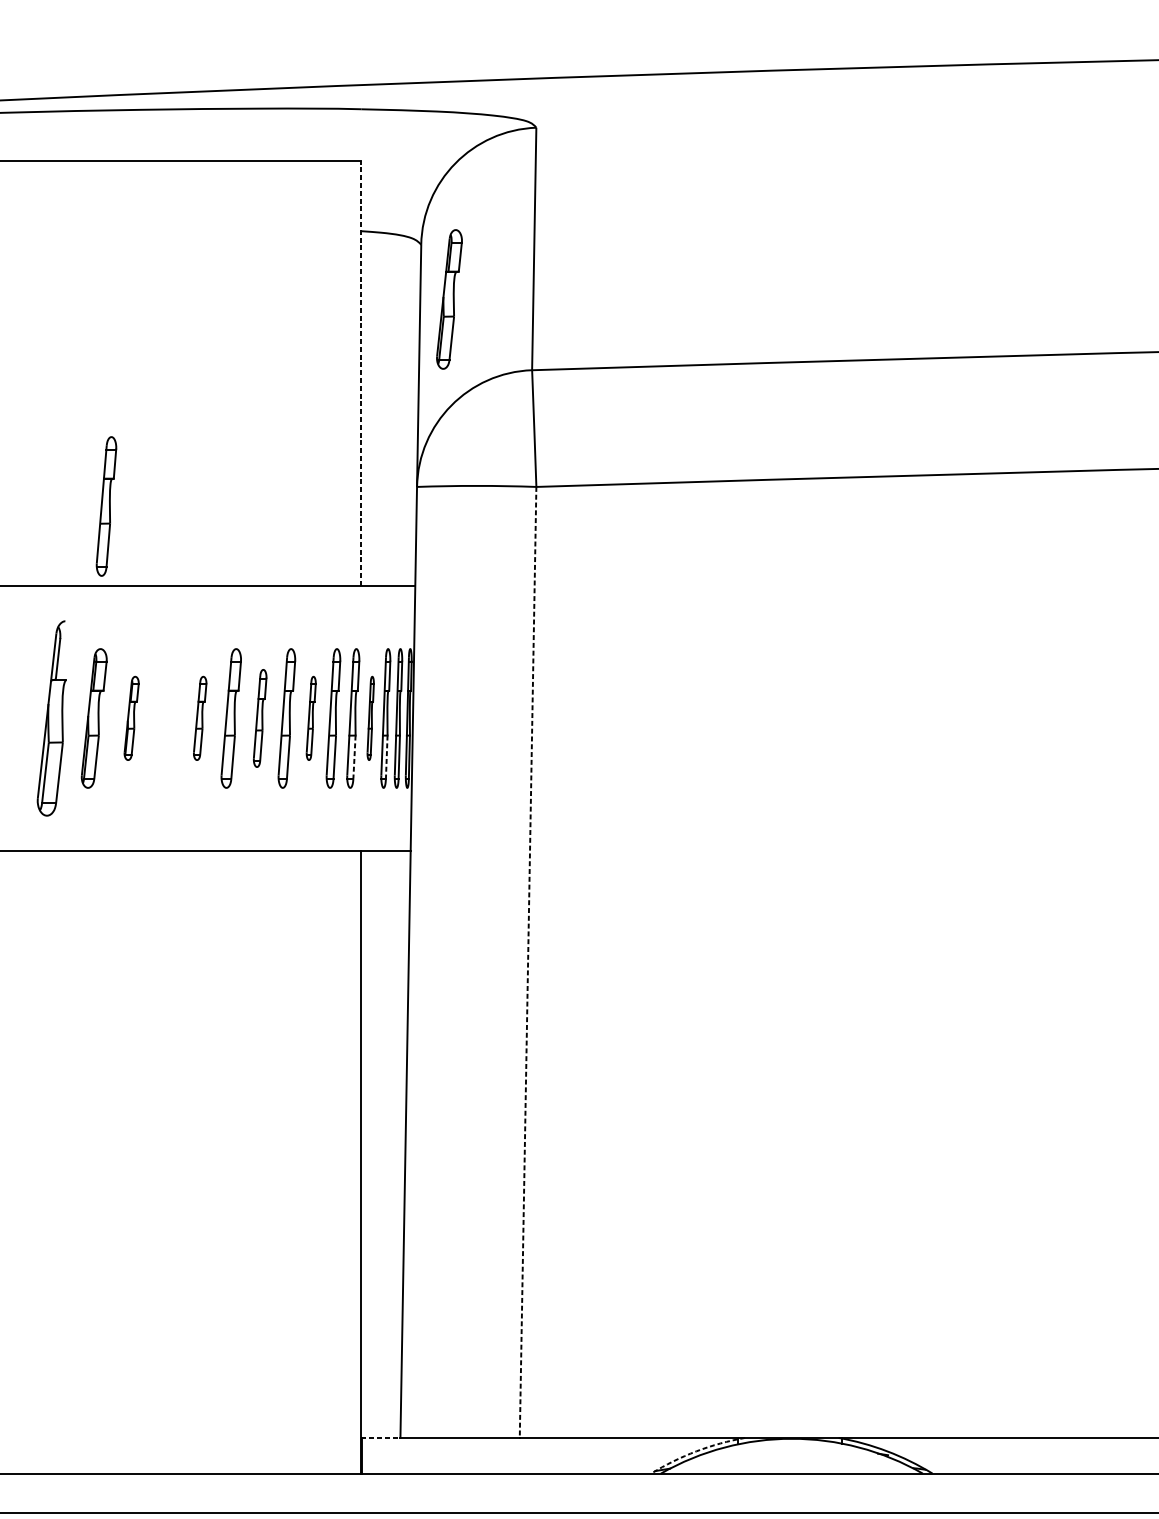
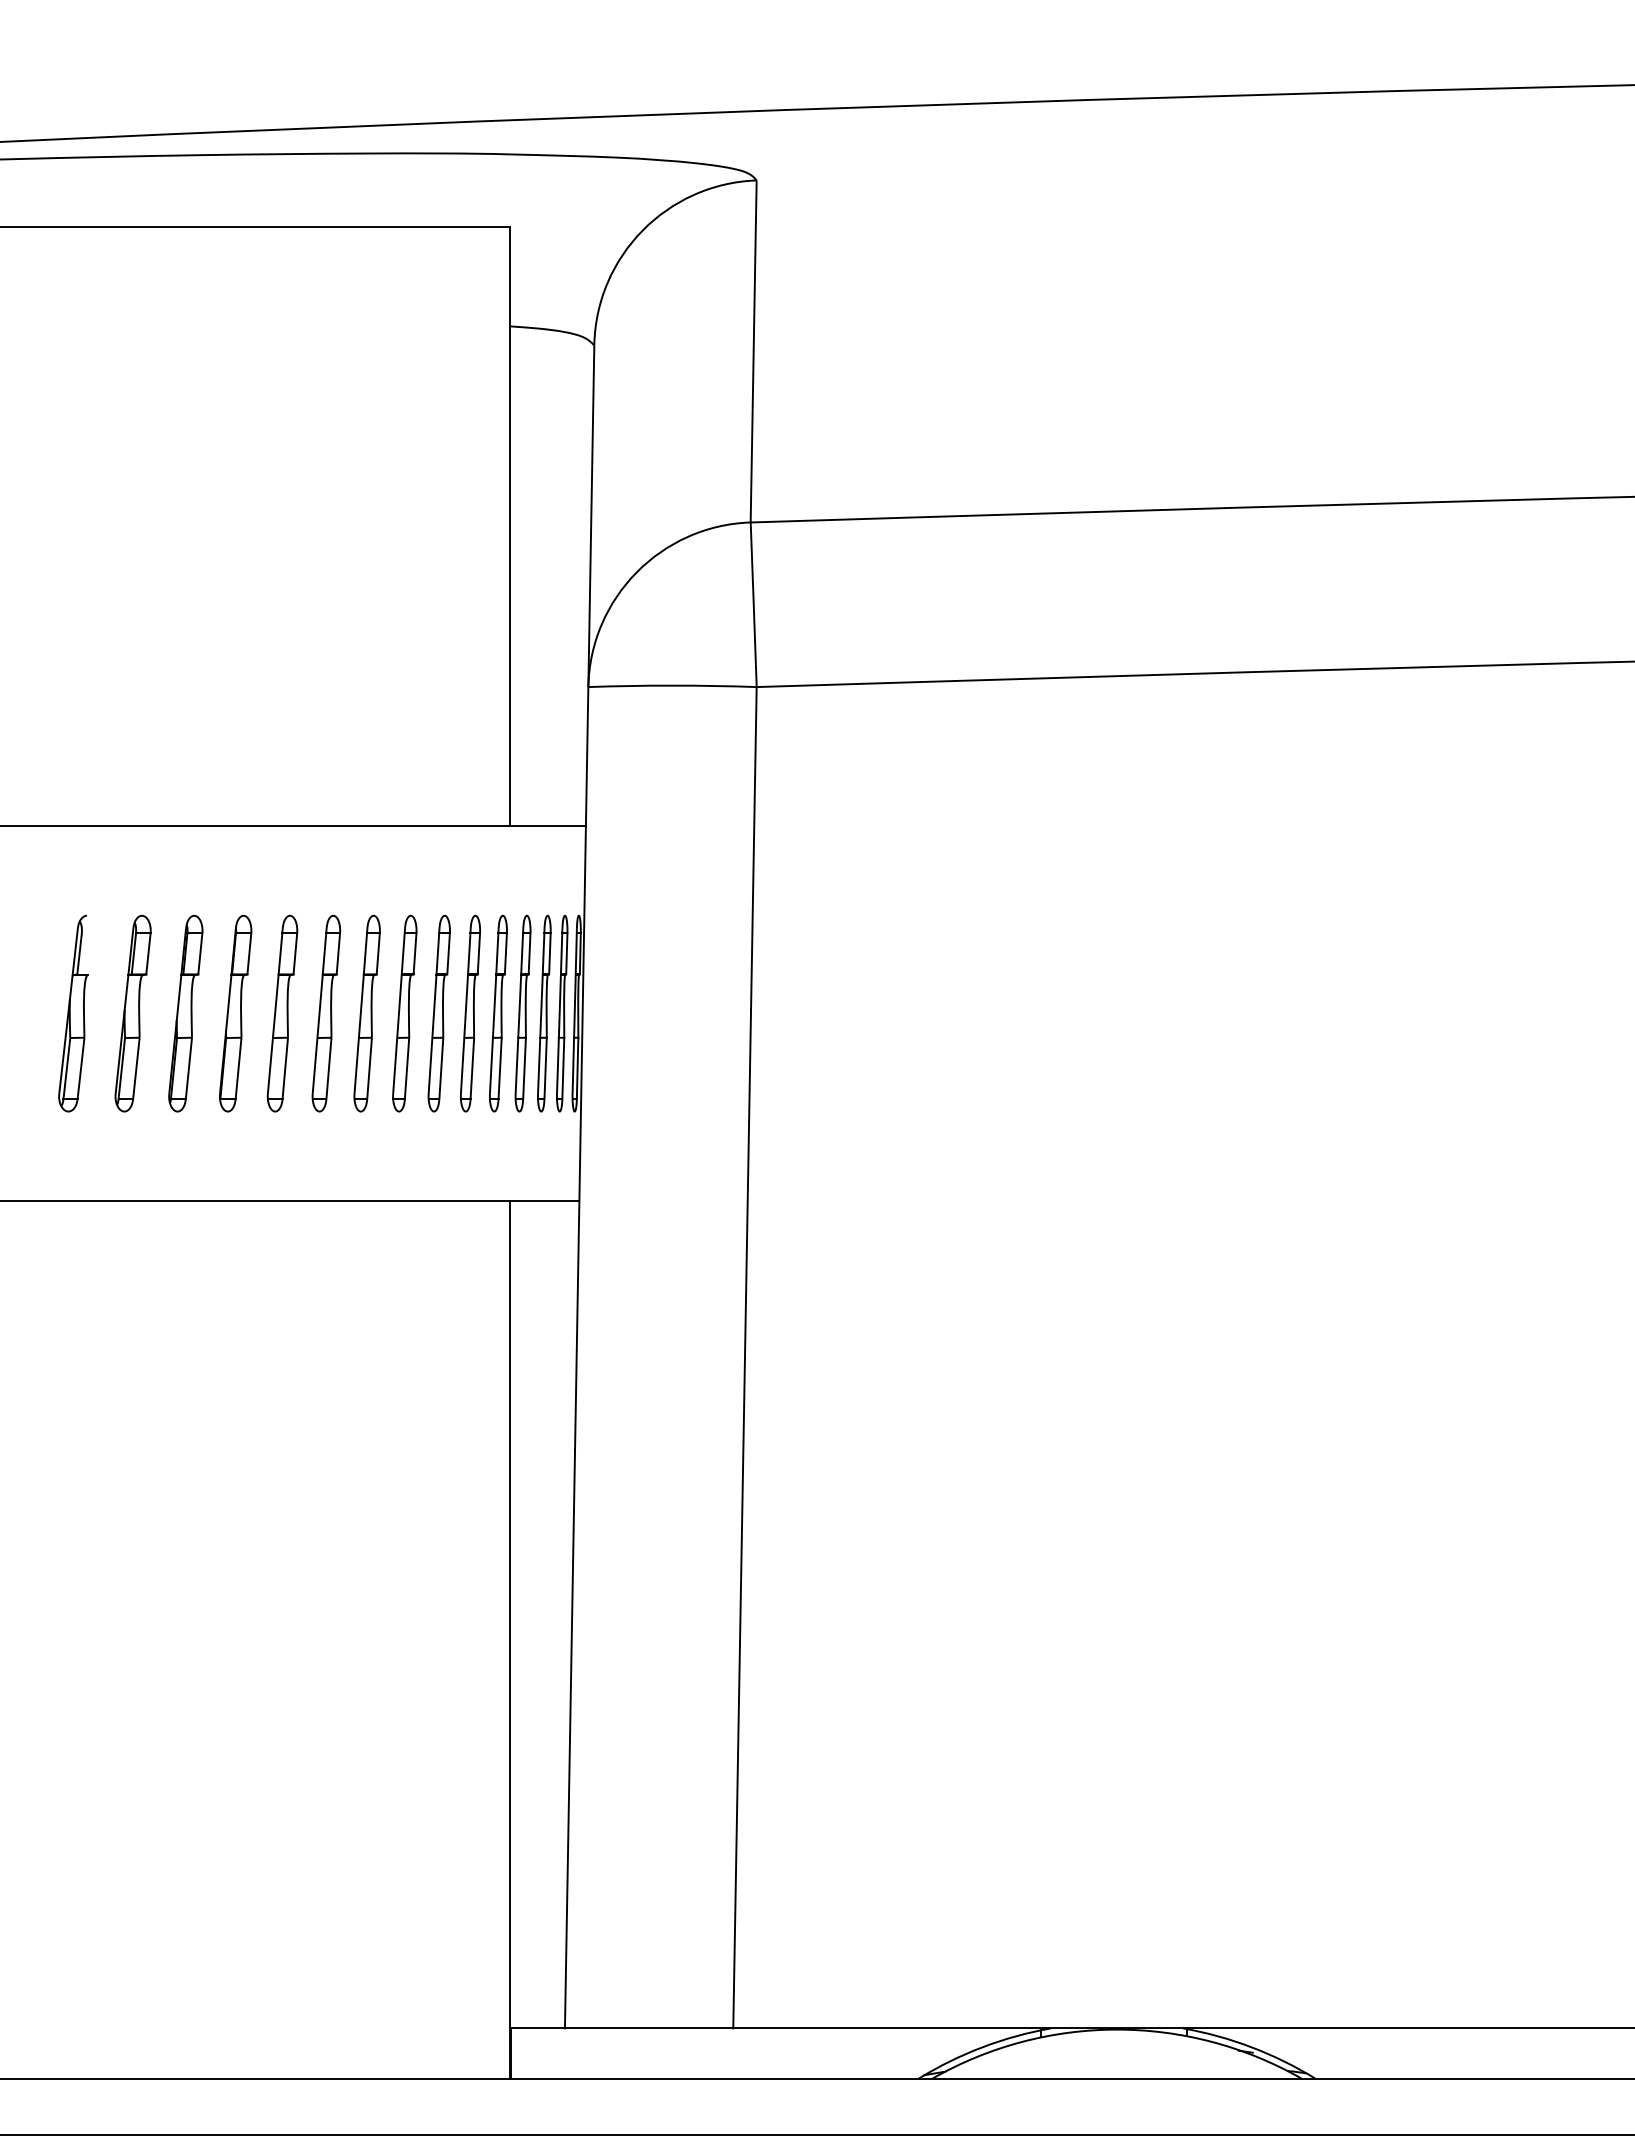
part: (449, 299) -> (633, 422), removed
line: (361, 373) -> (509, 526), dashed -> solid
part: (106, 506) -> (150, 714), removed
part: (52, 718) -> (73, 1013), size x0.71
part: (131, 718) -> (185, 1013), size x1.67
part: (166, 718) -> (235, 1013), added
part: (200, 718) -> (282, 1013), size x1.67
part: (259, 718) -> (366, 1013), size x1.43
part: (310, 718) -> (438, 1013), size x1.67
part: (370, 718) -> (522, 1013), size x1.67
line: (354, 758) -> (500, 1069), dashed -> solid
line: (386, 758) -> (545, 1069), dashed -> solid
line: (527, 962) -> (744, 1357), dashed -> solid
line: (380, 1438) -> (537, 2028), dashed -> solid
arc: (696, 1451) -> (982, 2047), dashed -> solid

